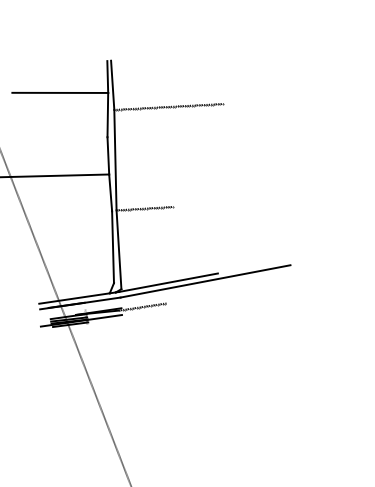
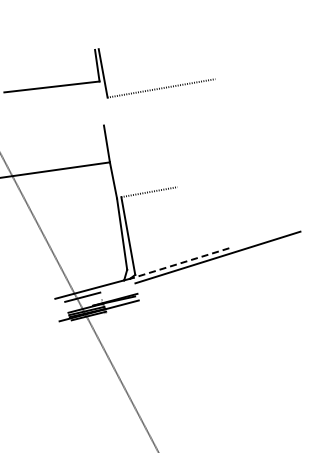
line: (107, 114) -> (101, 102), removed
line: (115, 159) -> (114, 146), removed
line: (168, 282) -> (181, 262), solid -> dashed
line: (80, 303) -> (96, 293), removed
line: (142, 306) -> (158, 289), removed

